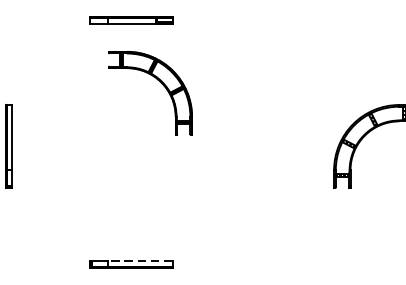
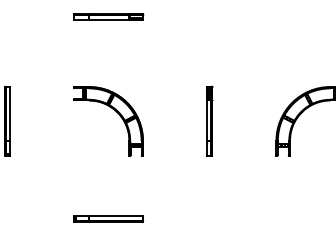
part: (160, 82) -> (116, 112), moved
part: (253, 145) -> (209, 120), added
line: (140, 261) -> (116, 216), dashed -> solid

